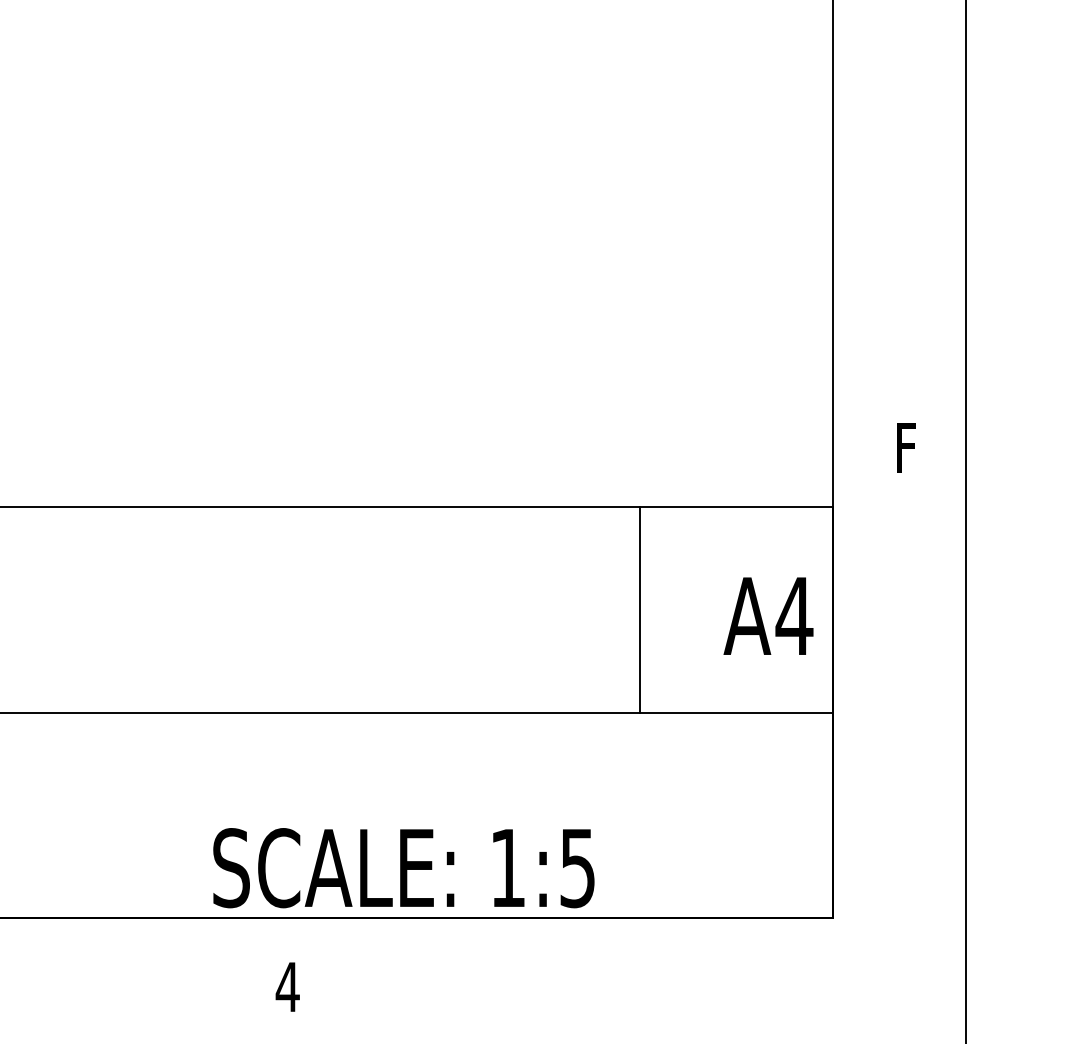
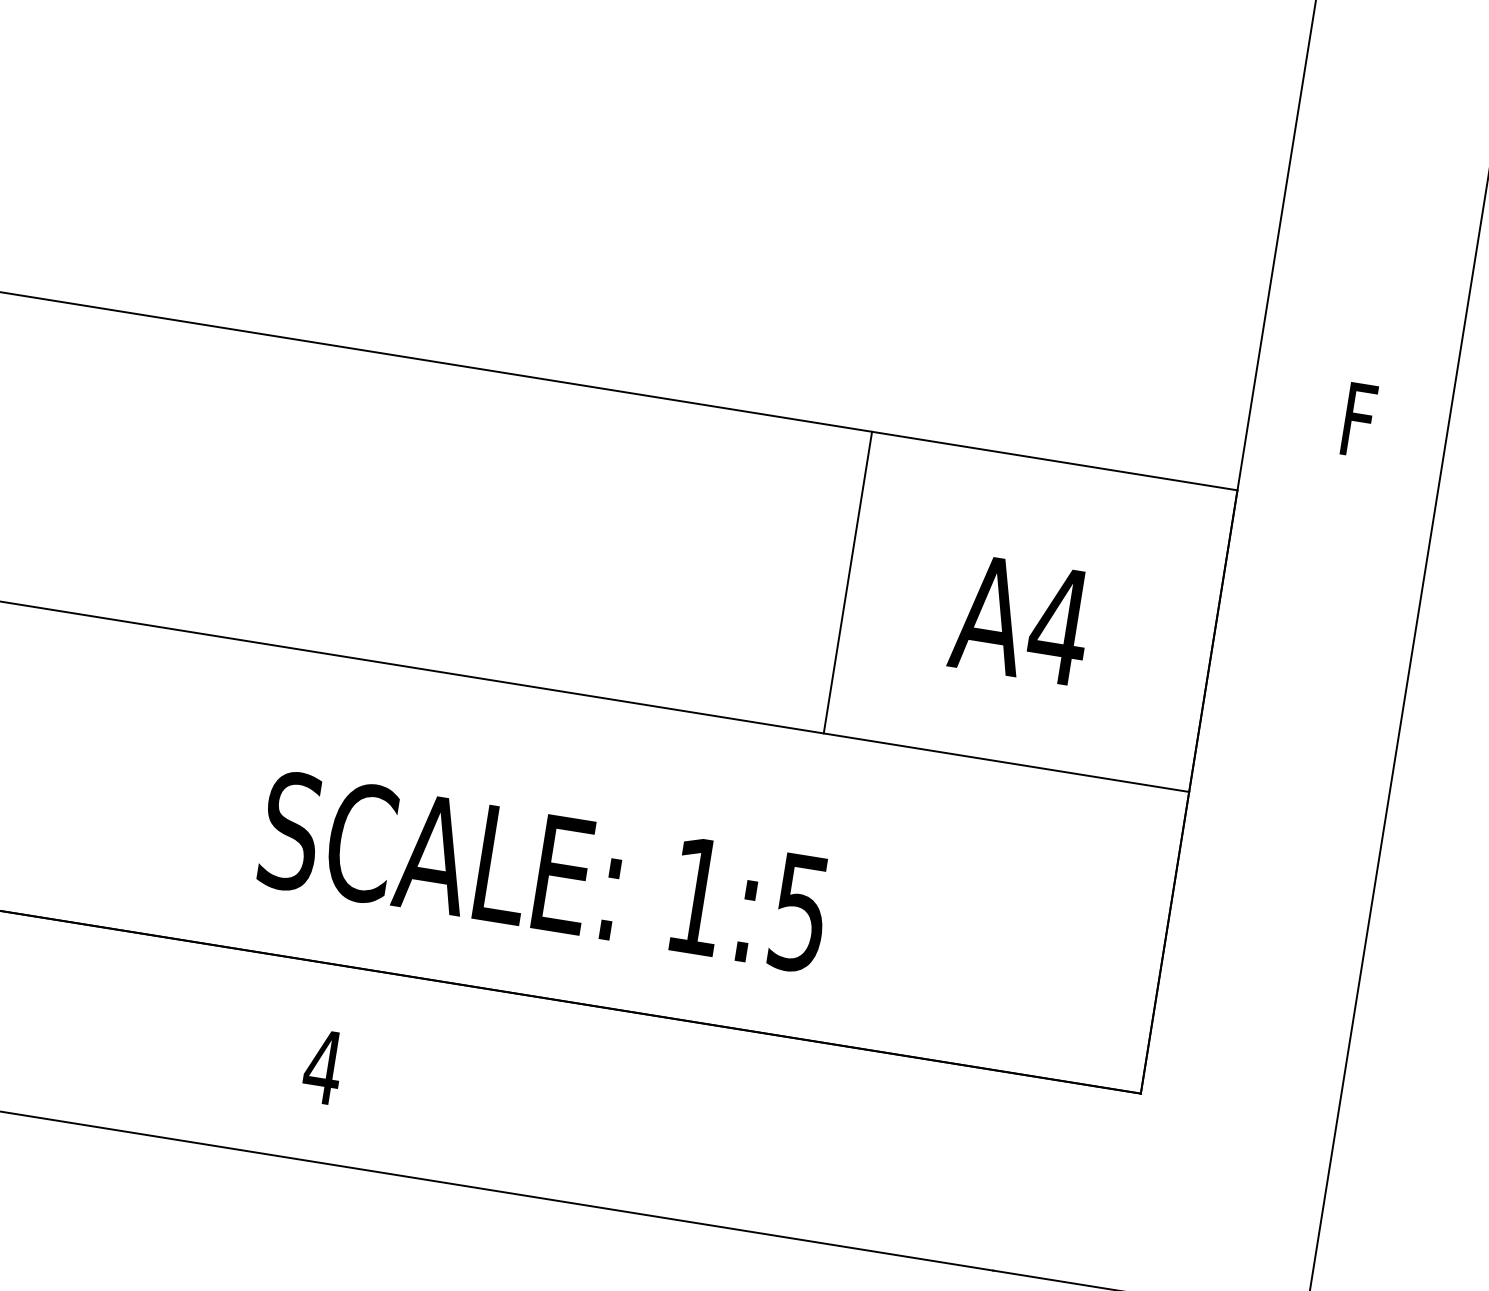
line: (640, 609) -> (848, 582), moved
text: (768, 615) -> (1021, 618), moved
text: (403, 868) -> (543, 872), moved

